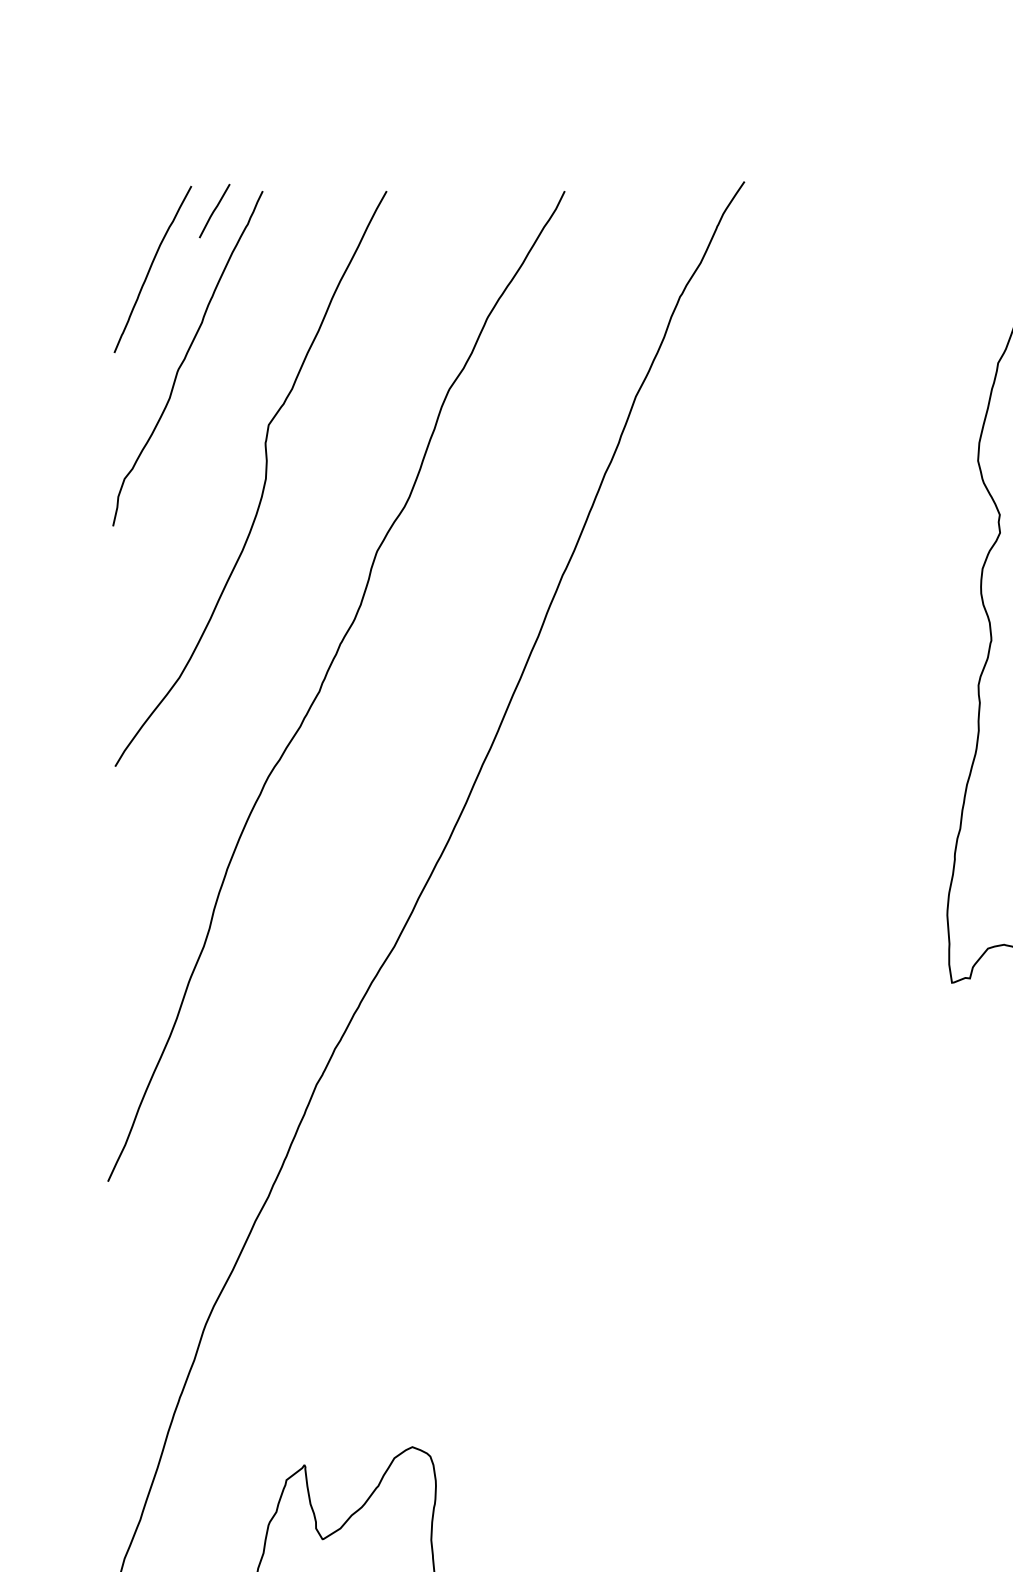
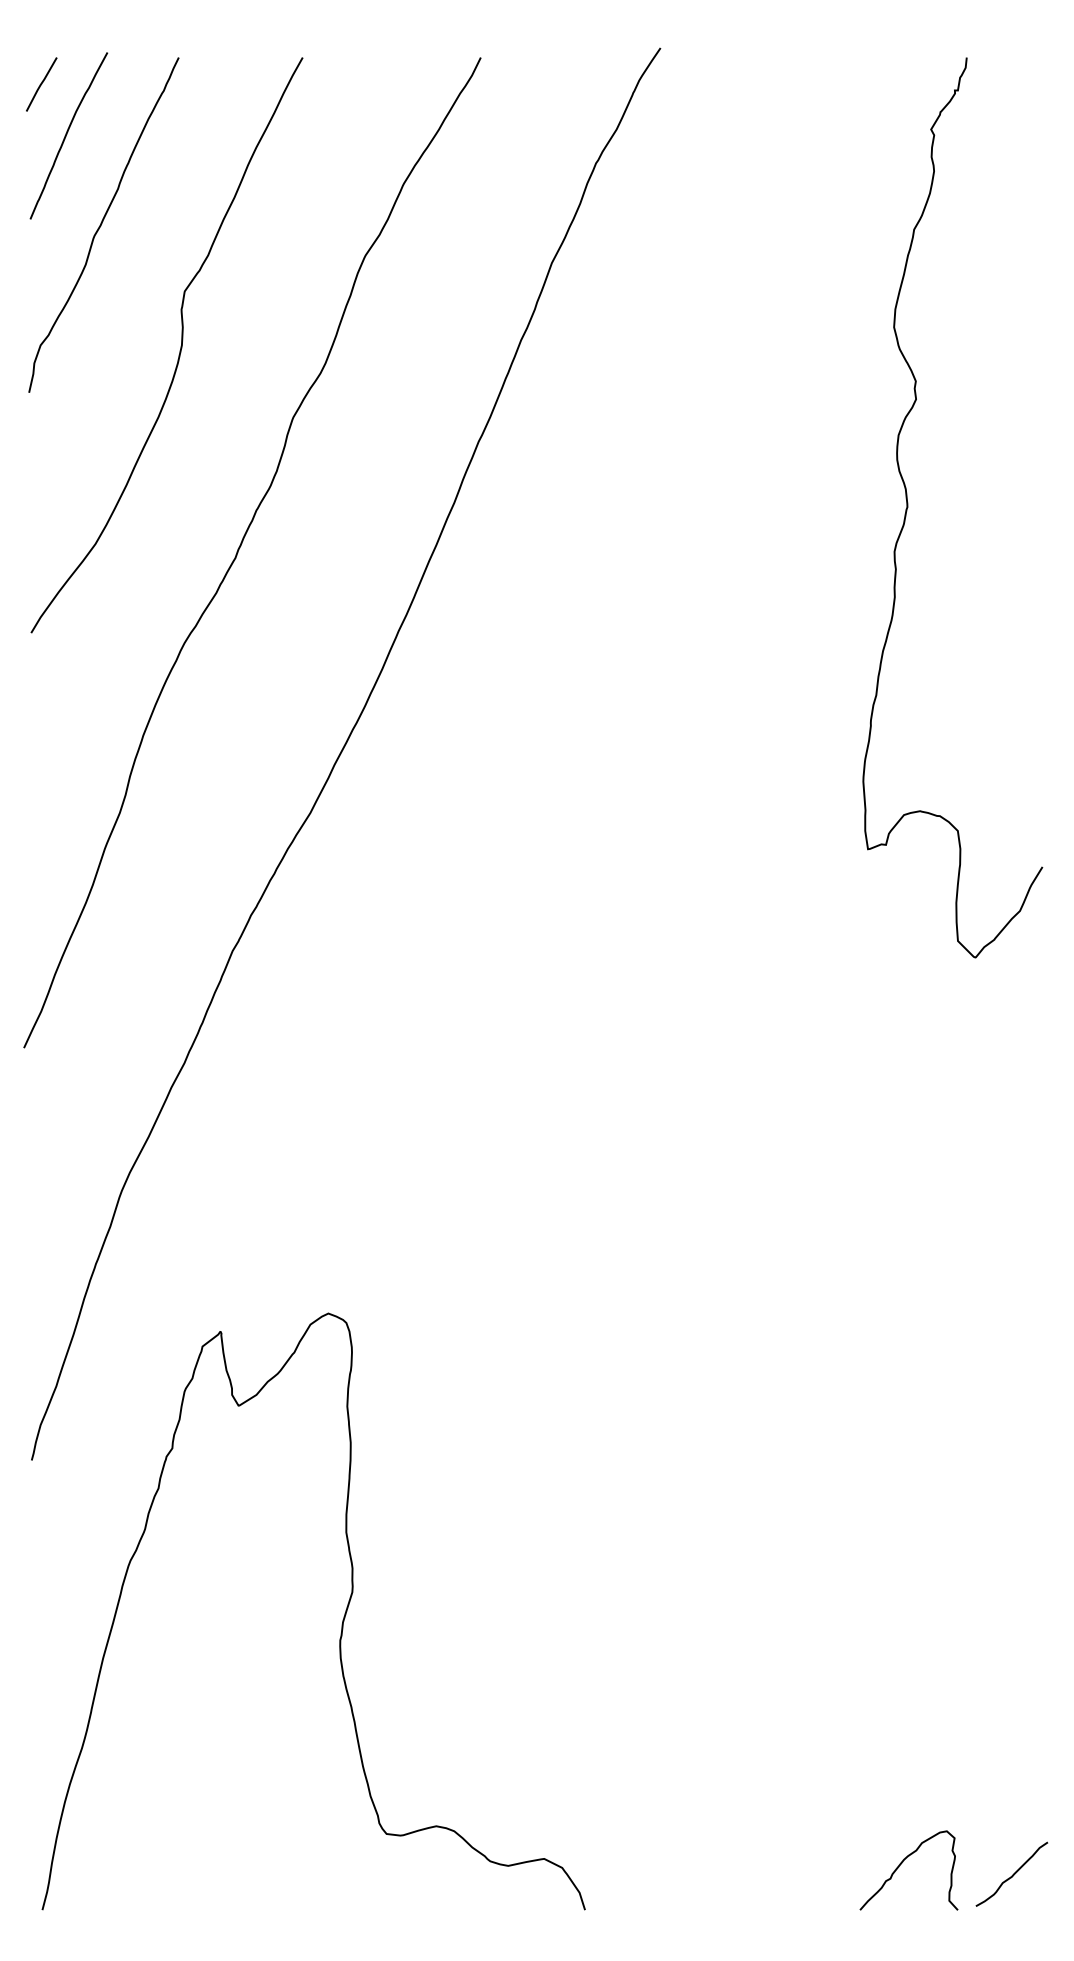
line: (214, 211) -> (41, 84), moved

